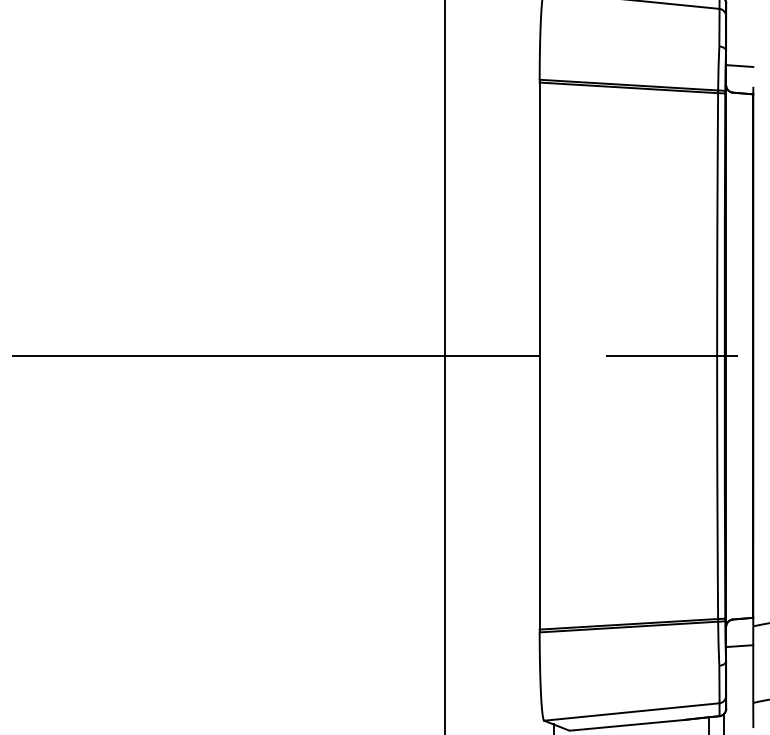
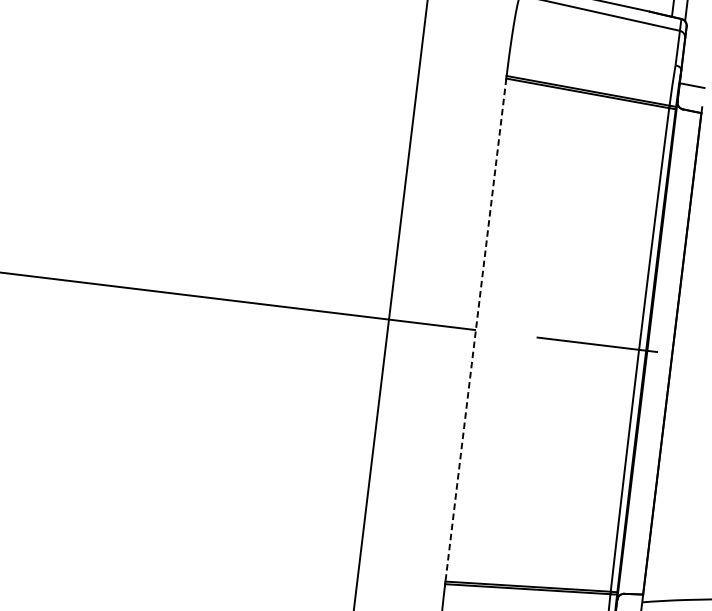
line: (539, 356) -> (475, 330), solid -> dashed

